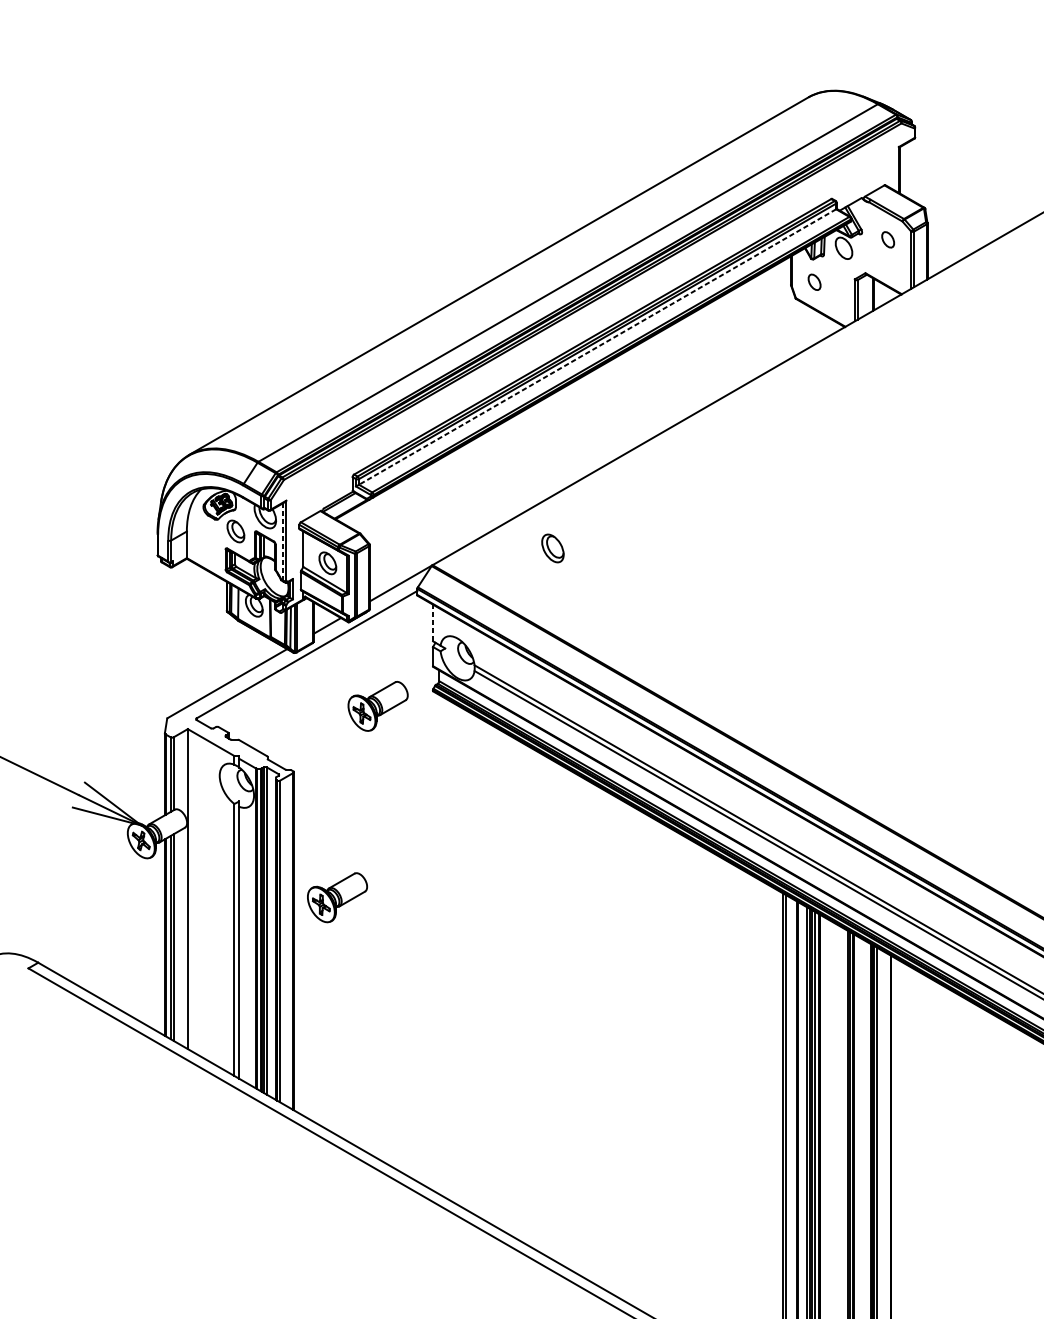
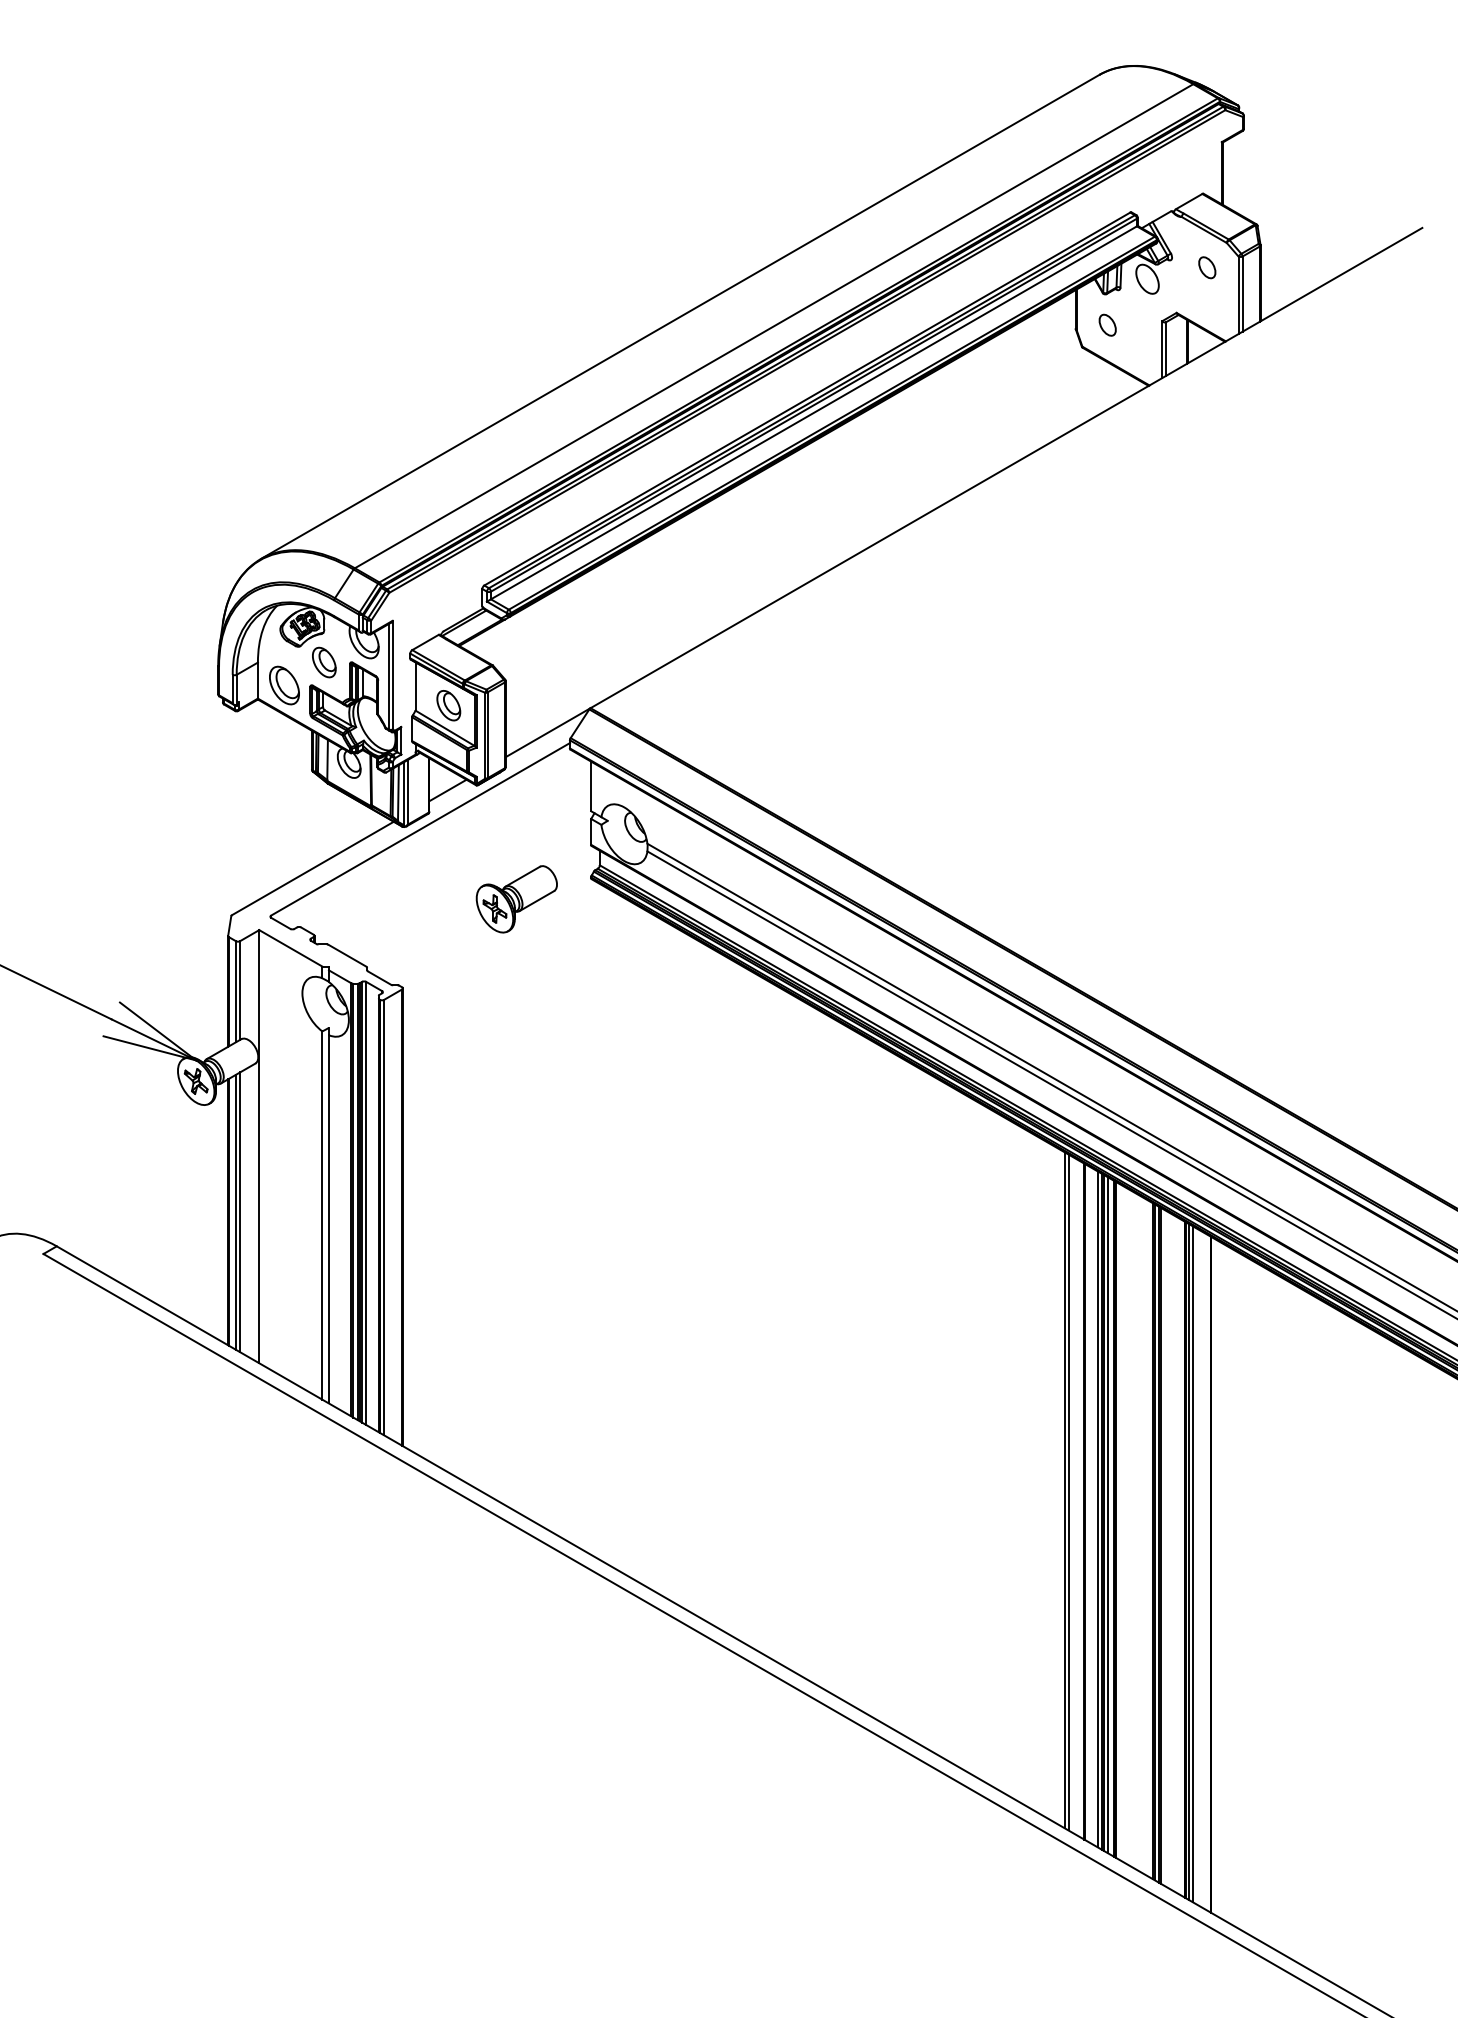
line: (597, 346) -> (813, 412), dashed -> solid
line: (283, 541) -> (388, 676), dashed -> solid
part: (552, 548) -> (284, 685), moved
line: (433, 623) -> (591, 786), dashed -> solid
part: (337, 897) -> (461, 1158), removed

